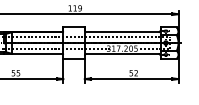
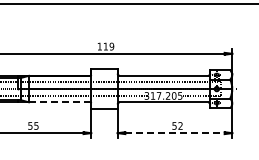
line: (37, 54) -> (59, 102), solid -> dashed
line: (131, 79) -> (174, 133), solid -> dashed

